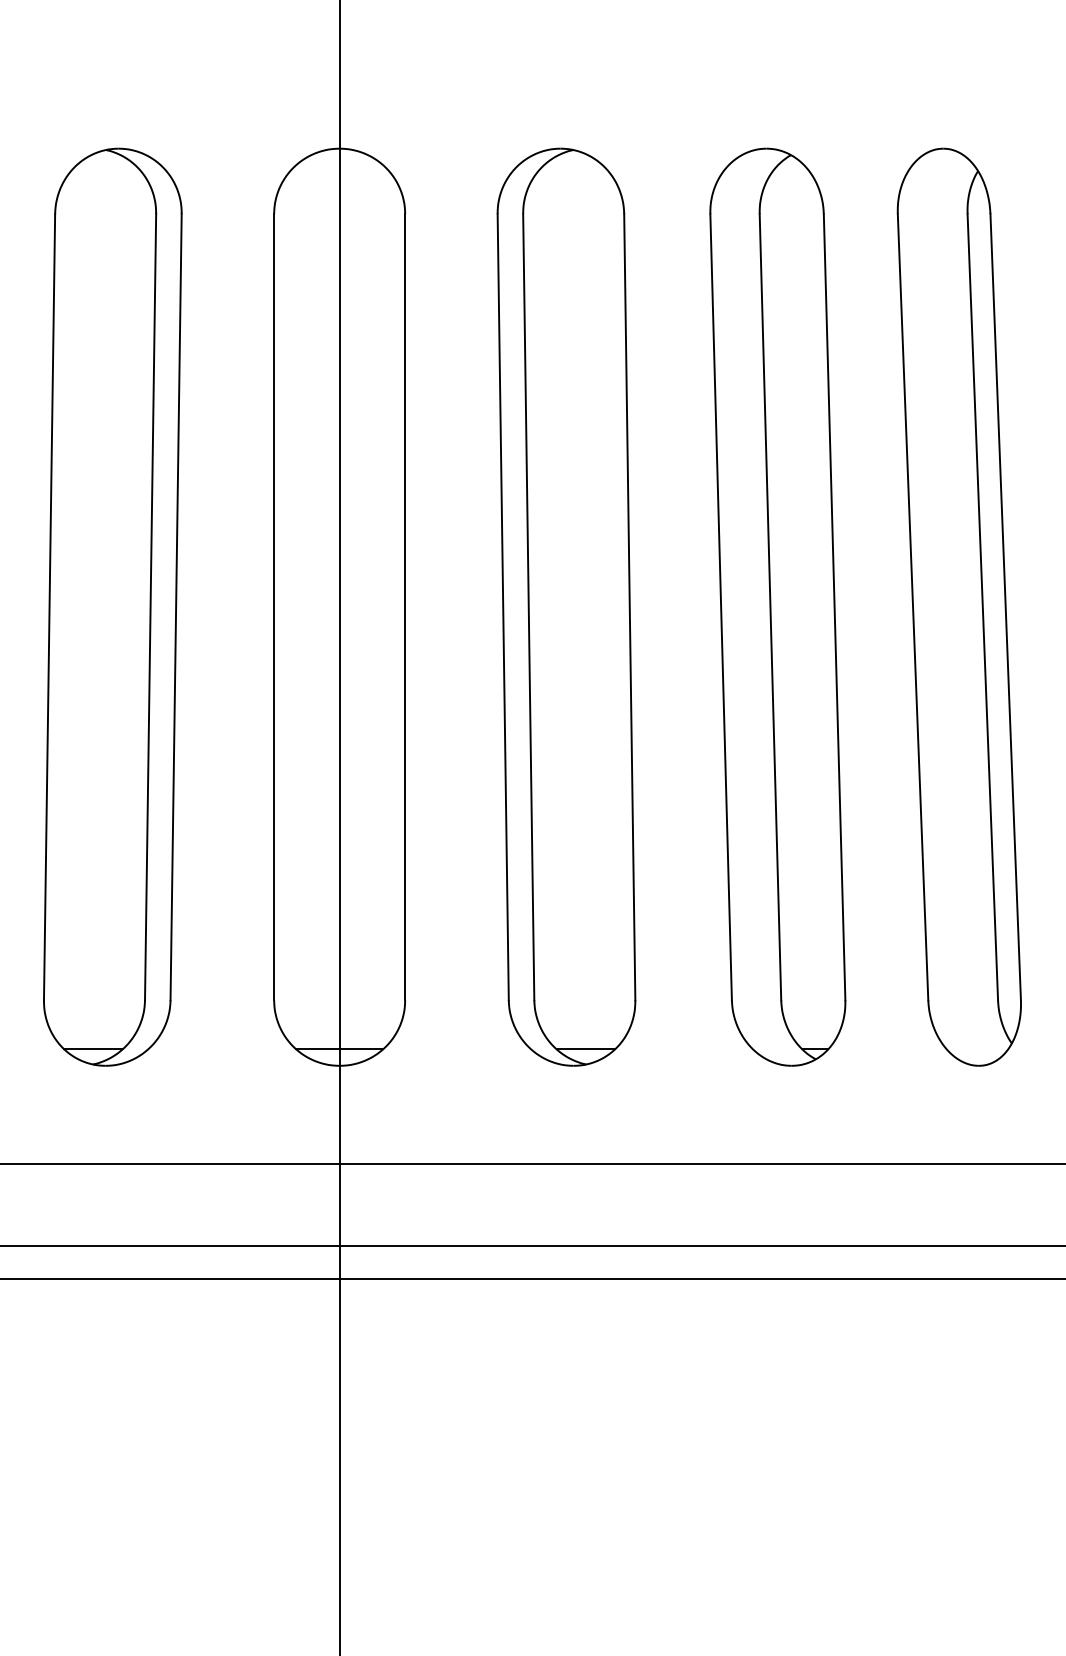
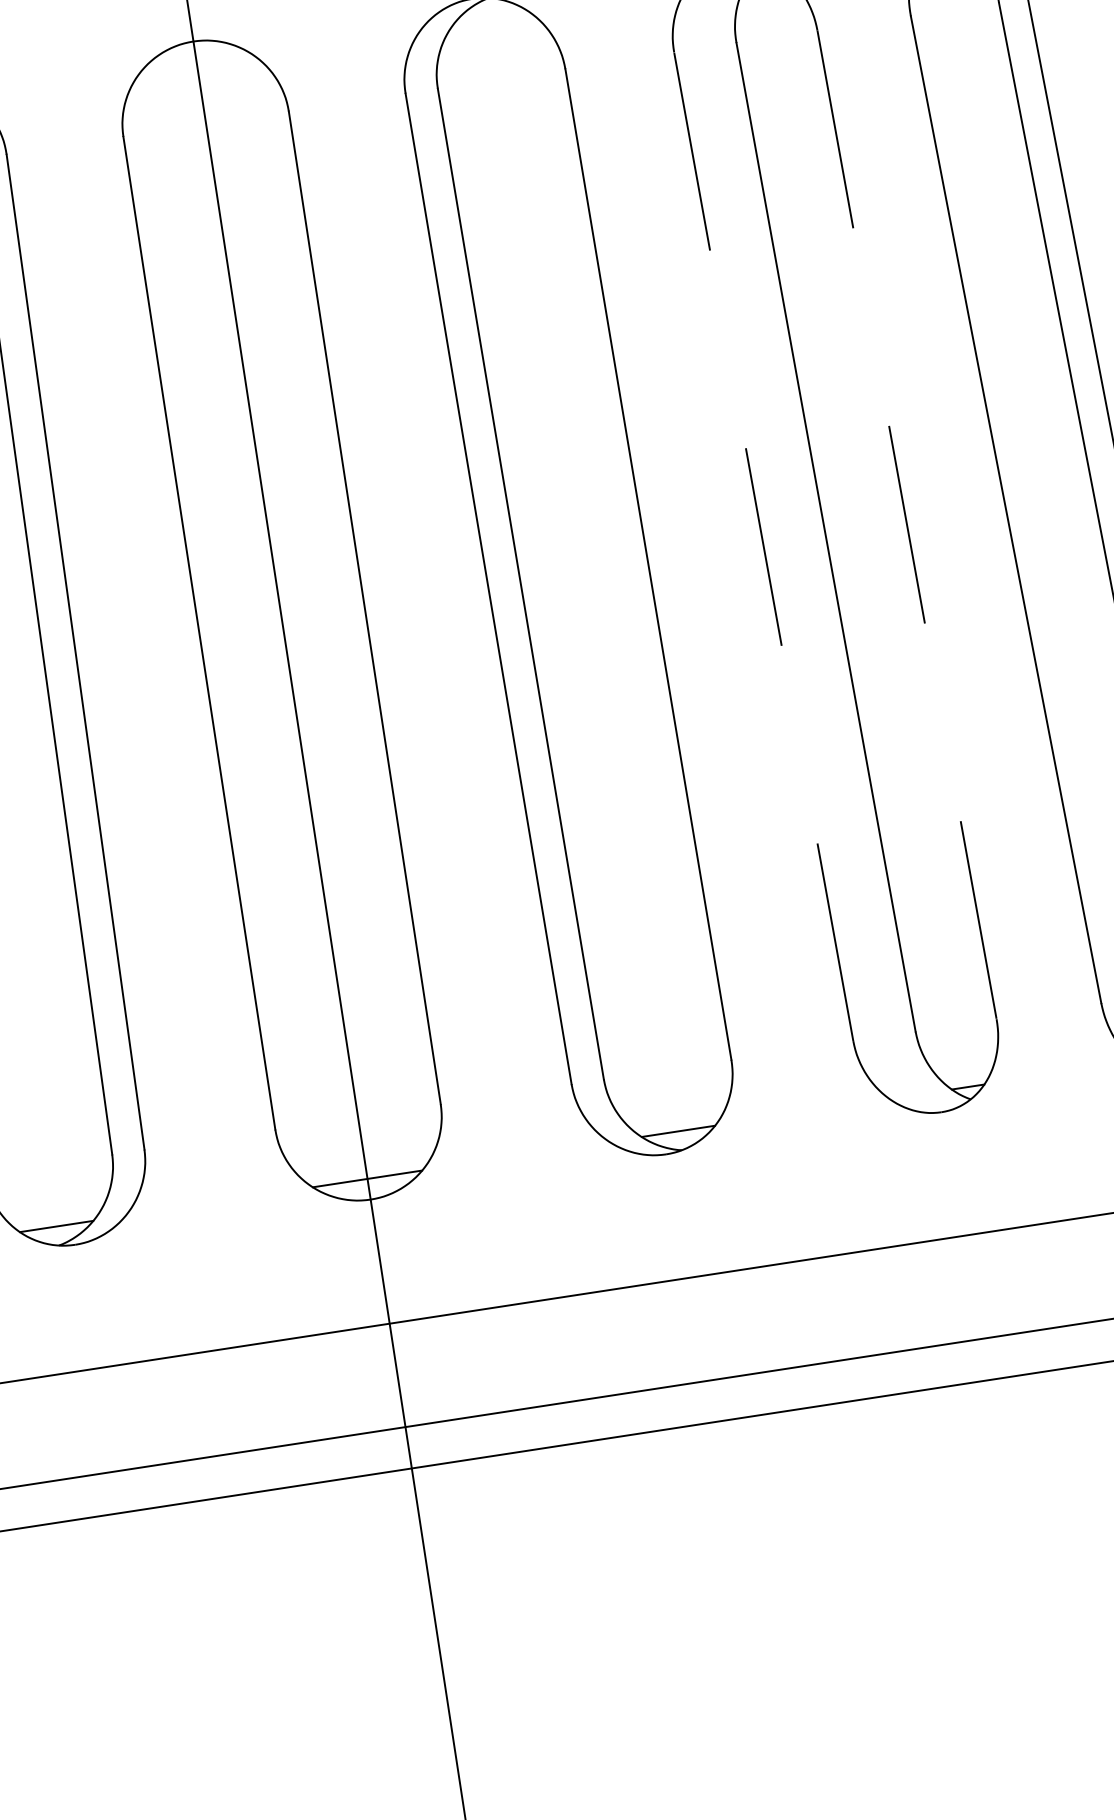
line: (721, 606) -> (764, 545), solid -> dashed
line: (834, 607) -> (906, 525), solid -> dashed

